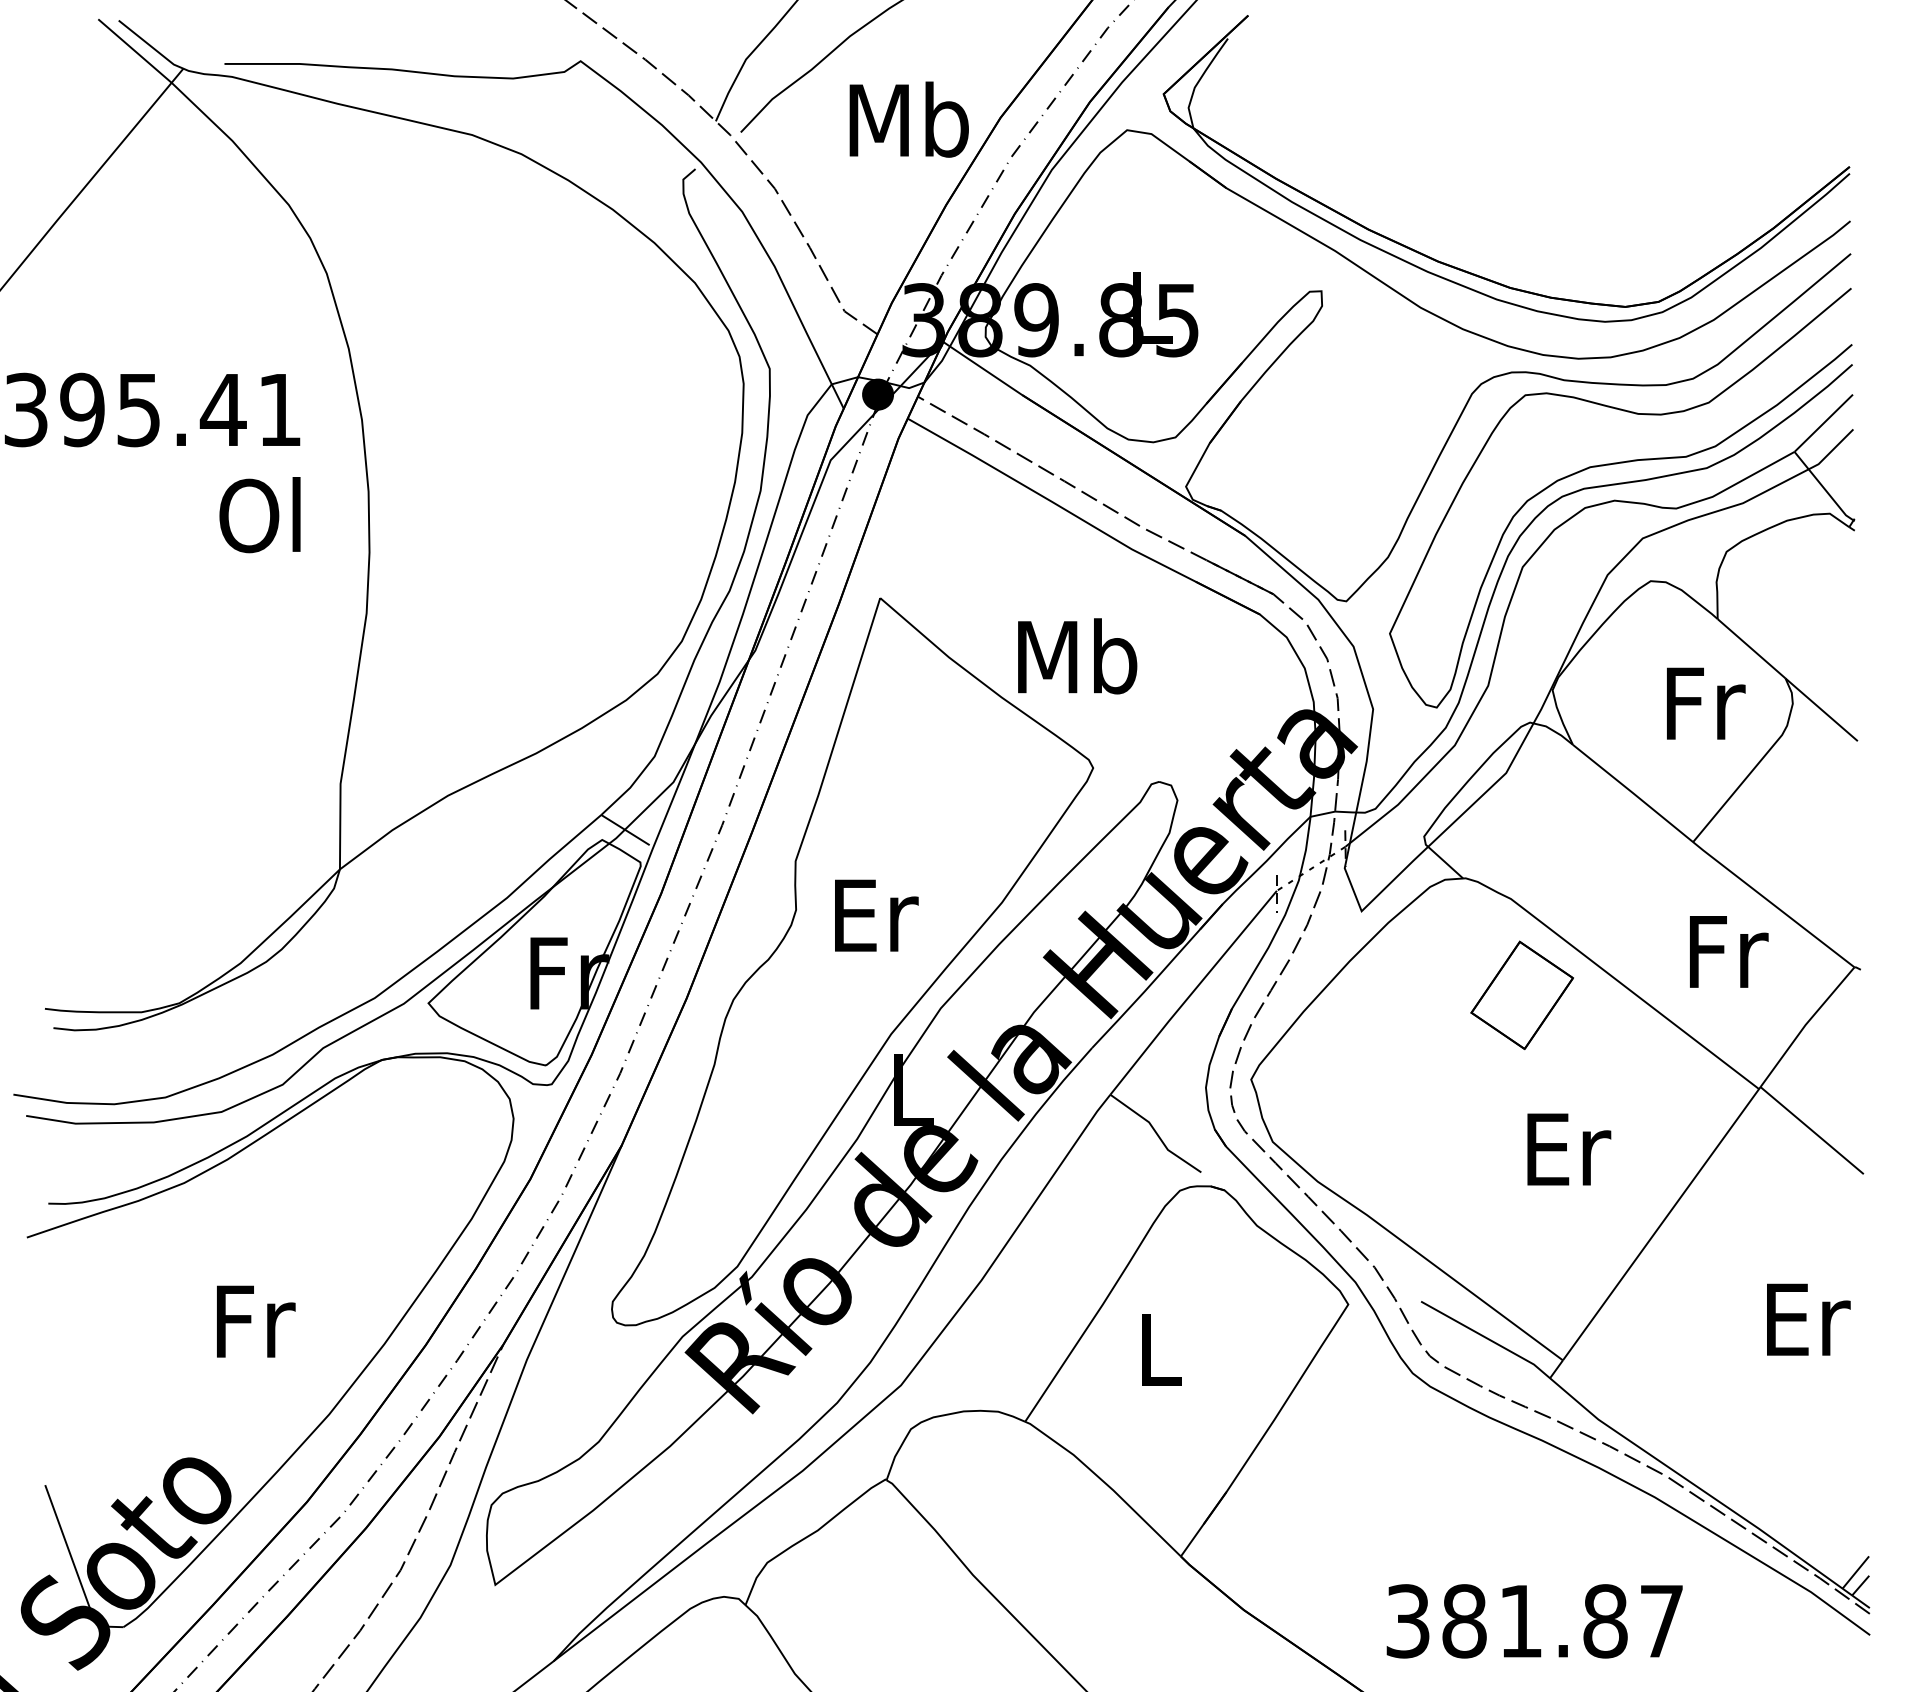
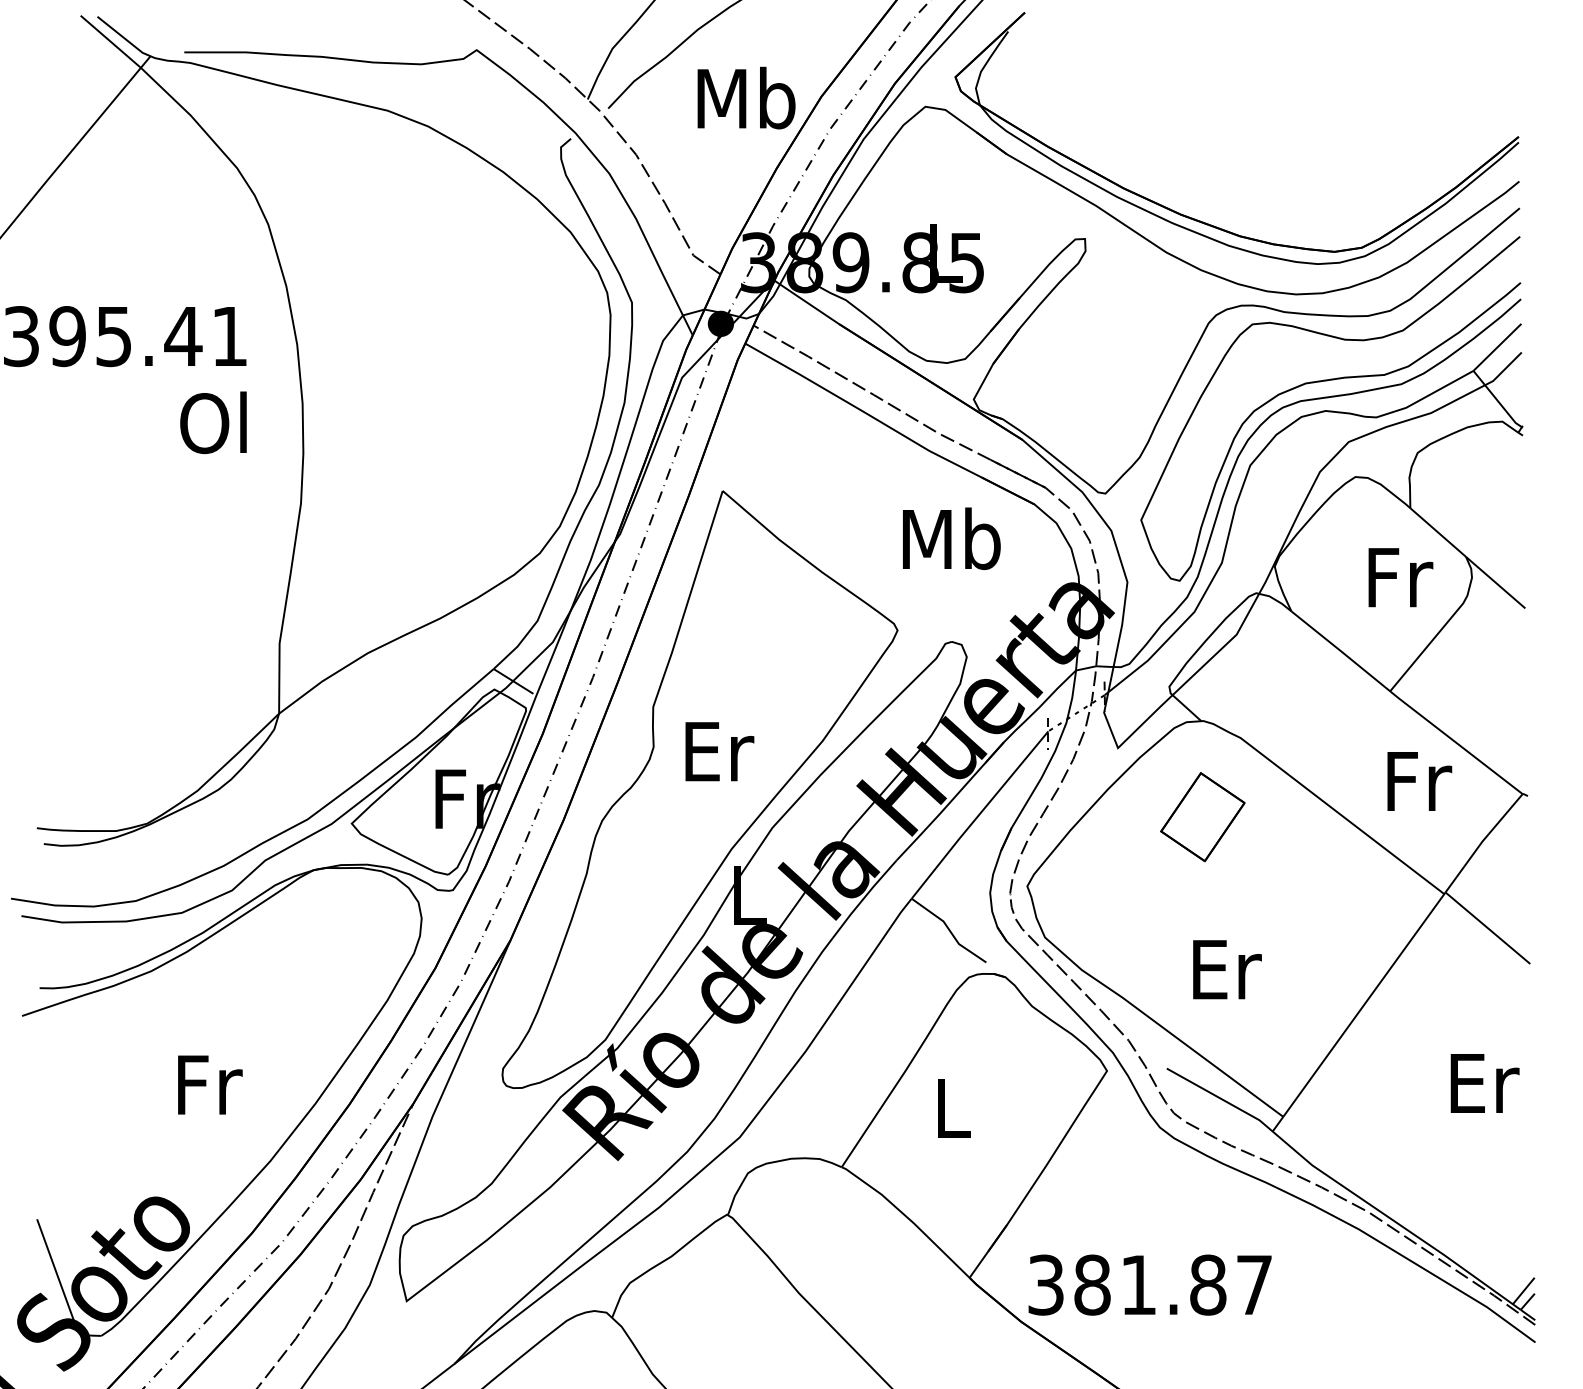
text: (1077, 656) -> (951, 538), moved
part: (1521, 995) -> (1202, 817), moved
text: (1569, 1149) -> (1227, 969), moved
text: (1533, 1620) -> (1149, 1284), moved

